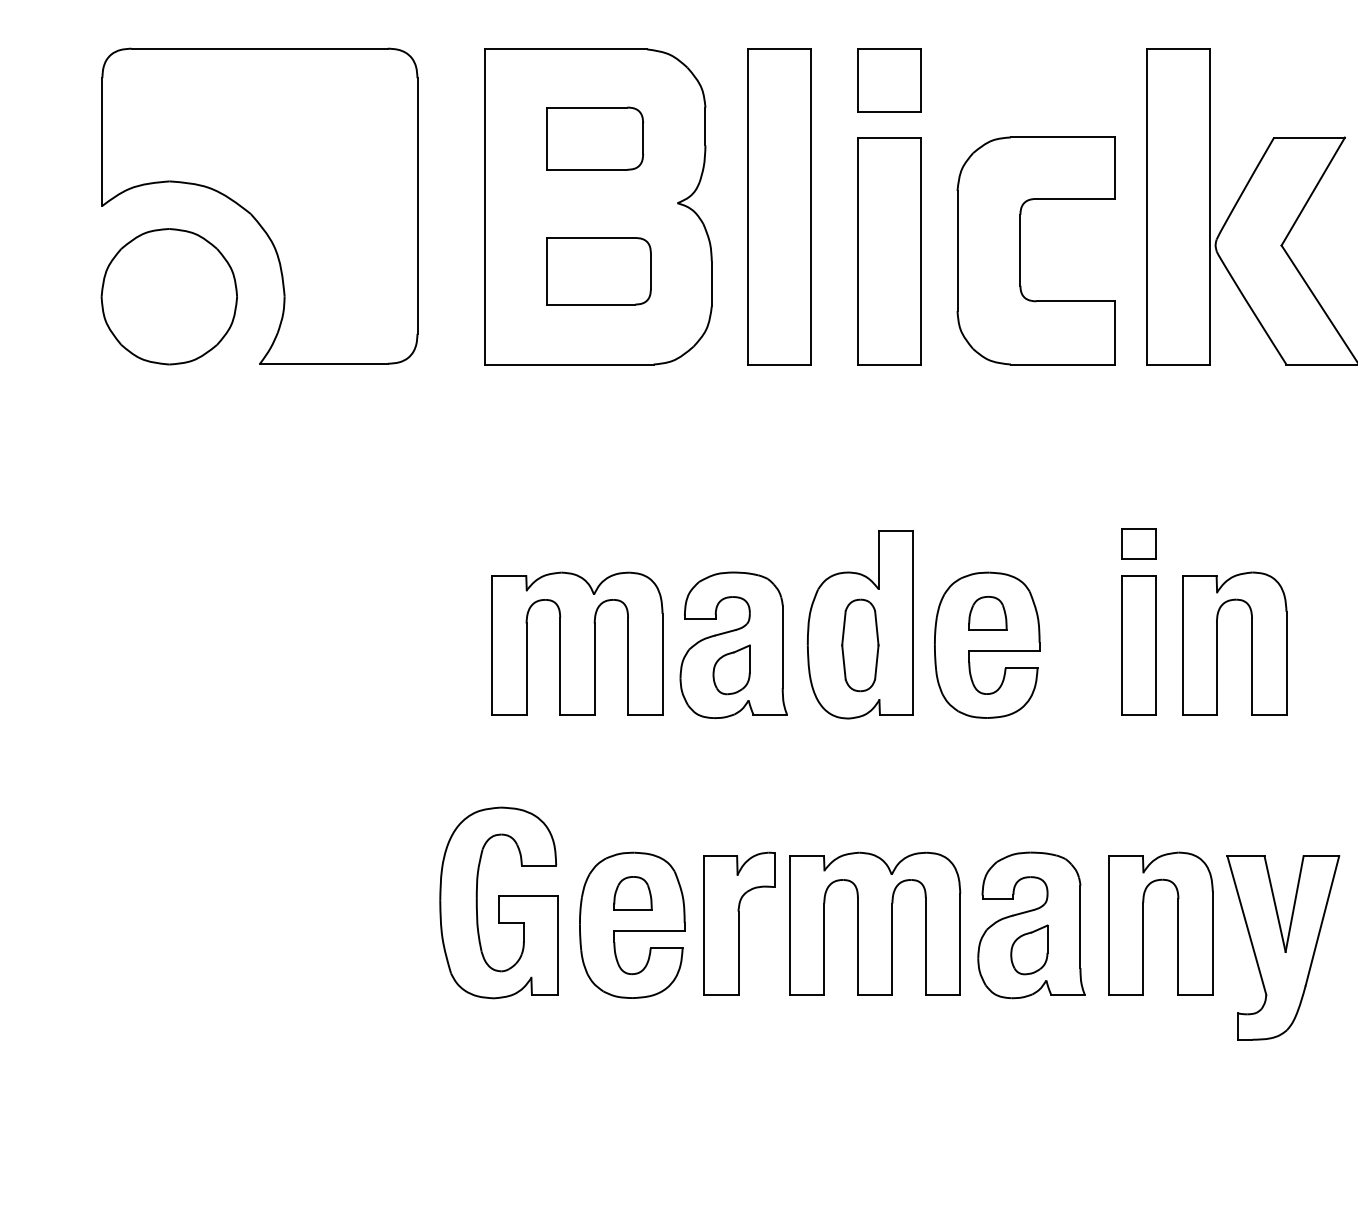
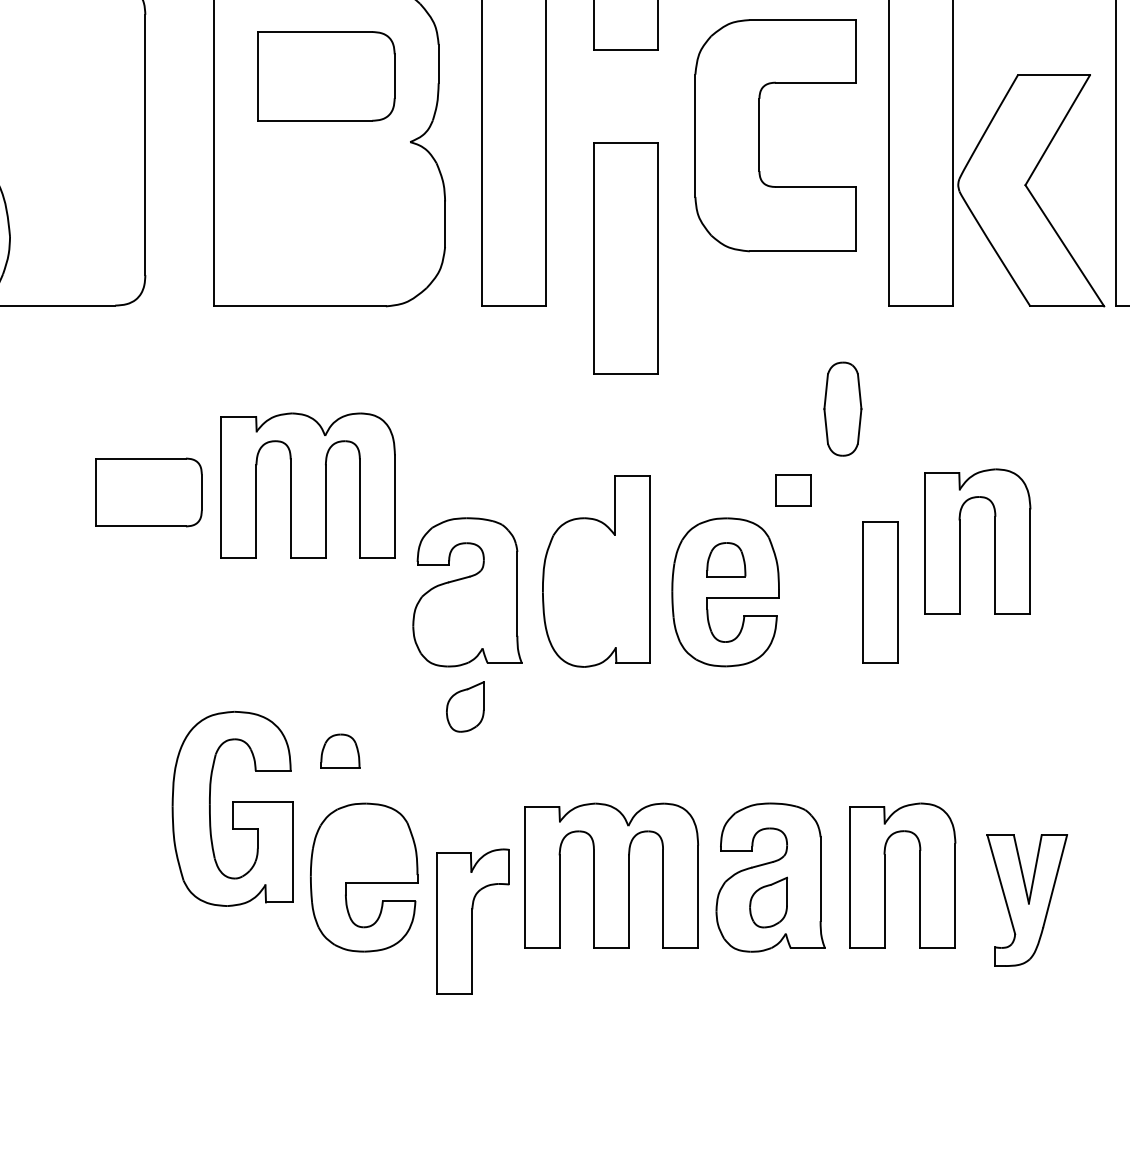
part: (595, 138) -> (326, 76), size x1.4
part: (1020, 250) -> (759, 135), moved
part: (889, 251) -> (626, 258), moved
part: (598, 271) -> (148, 492), moved
part: (1138, 543) -> (793, 489), moved
part: (577, 643) -> (308, 485), moved
part: (1217, 643) -> (960, 541), moved
part: (860, 645) -> (843, 409), moved
part: (731, 669) -> (465, 706), moved
part: (632, 893) -> (339, 751), moved
part: (498, 902) -> (231, 808), moved
part: (739, 923) -> (473, 921), moved
part: (1283, 947) -> (1027, 900), size x0.7

